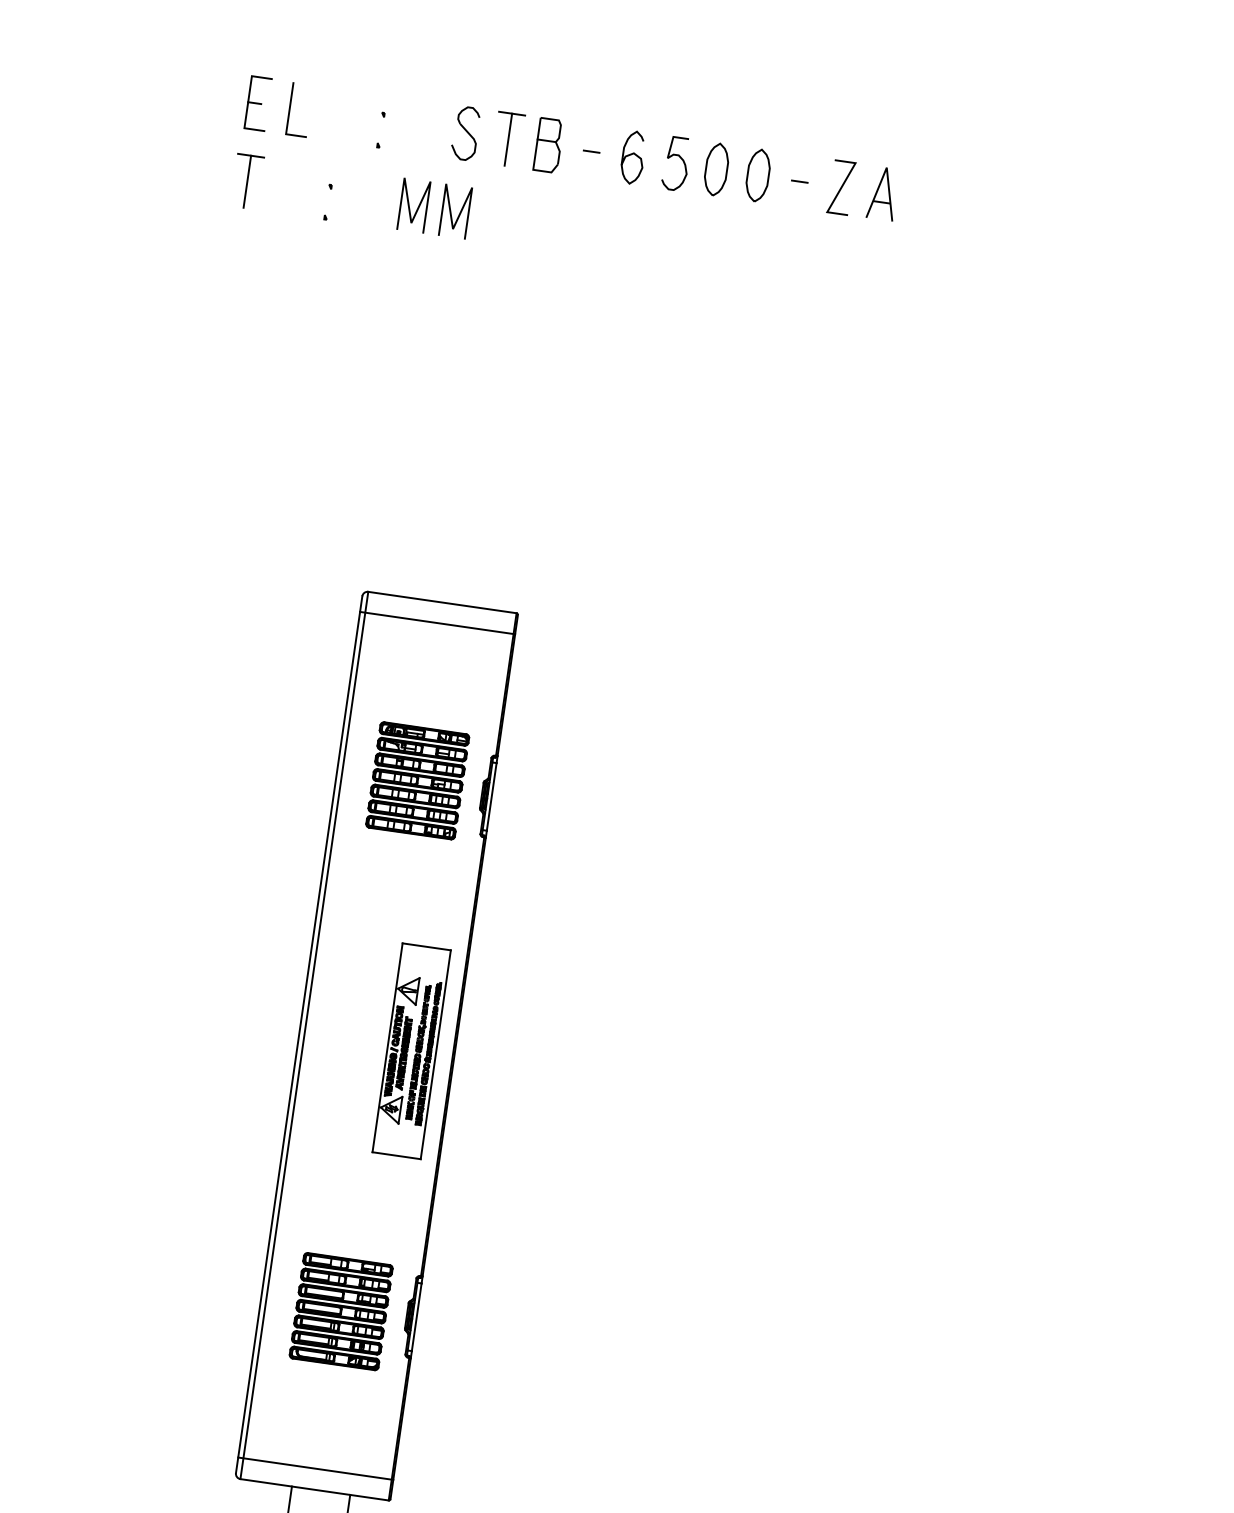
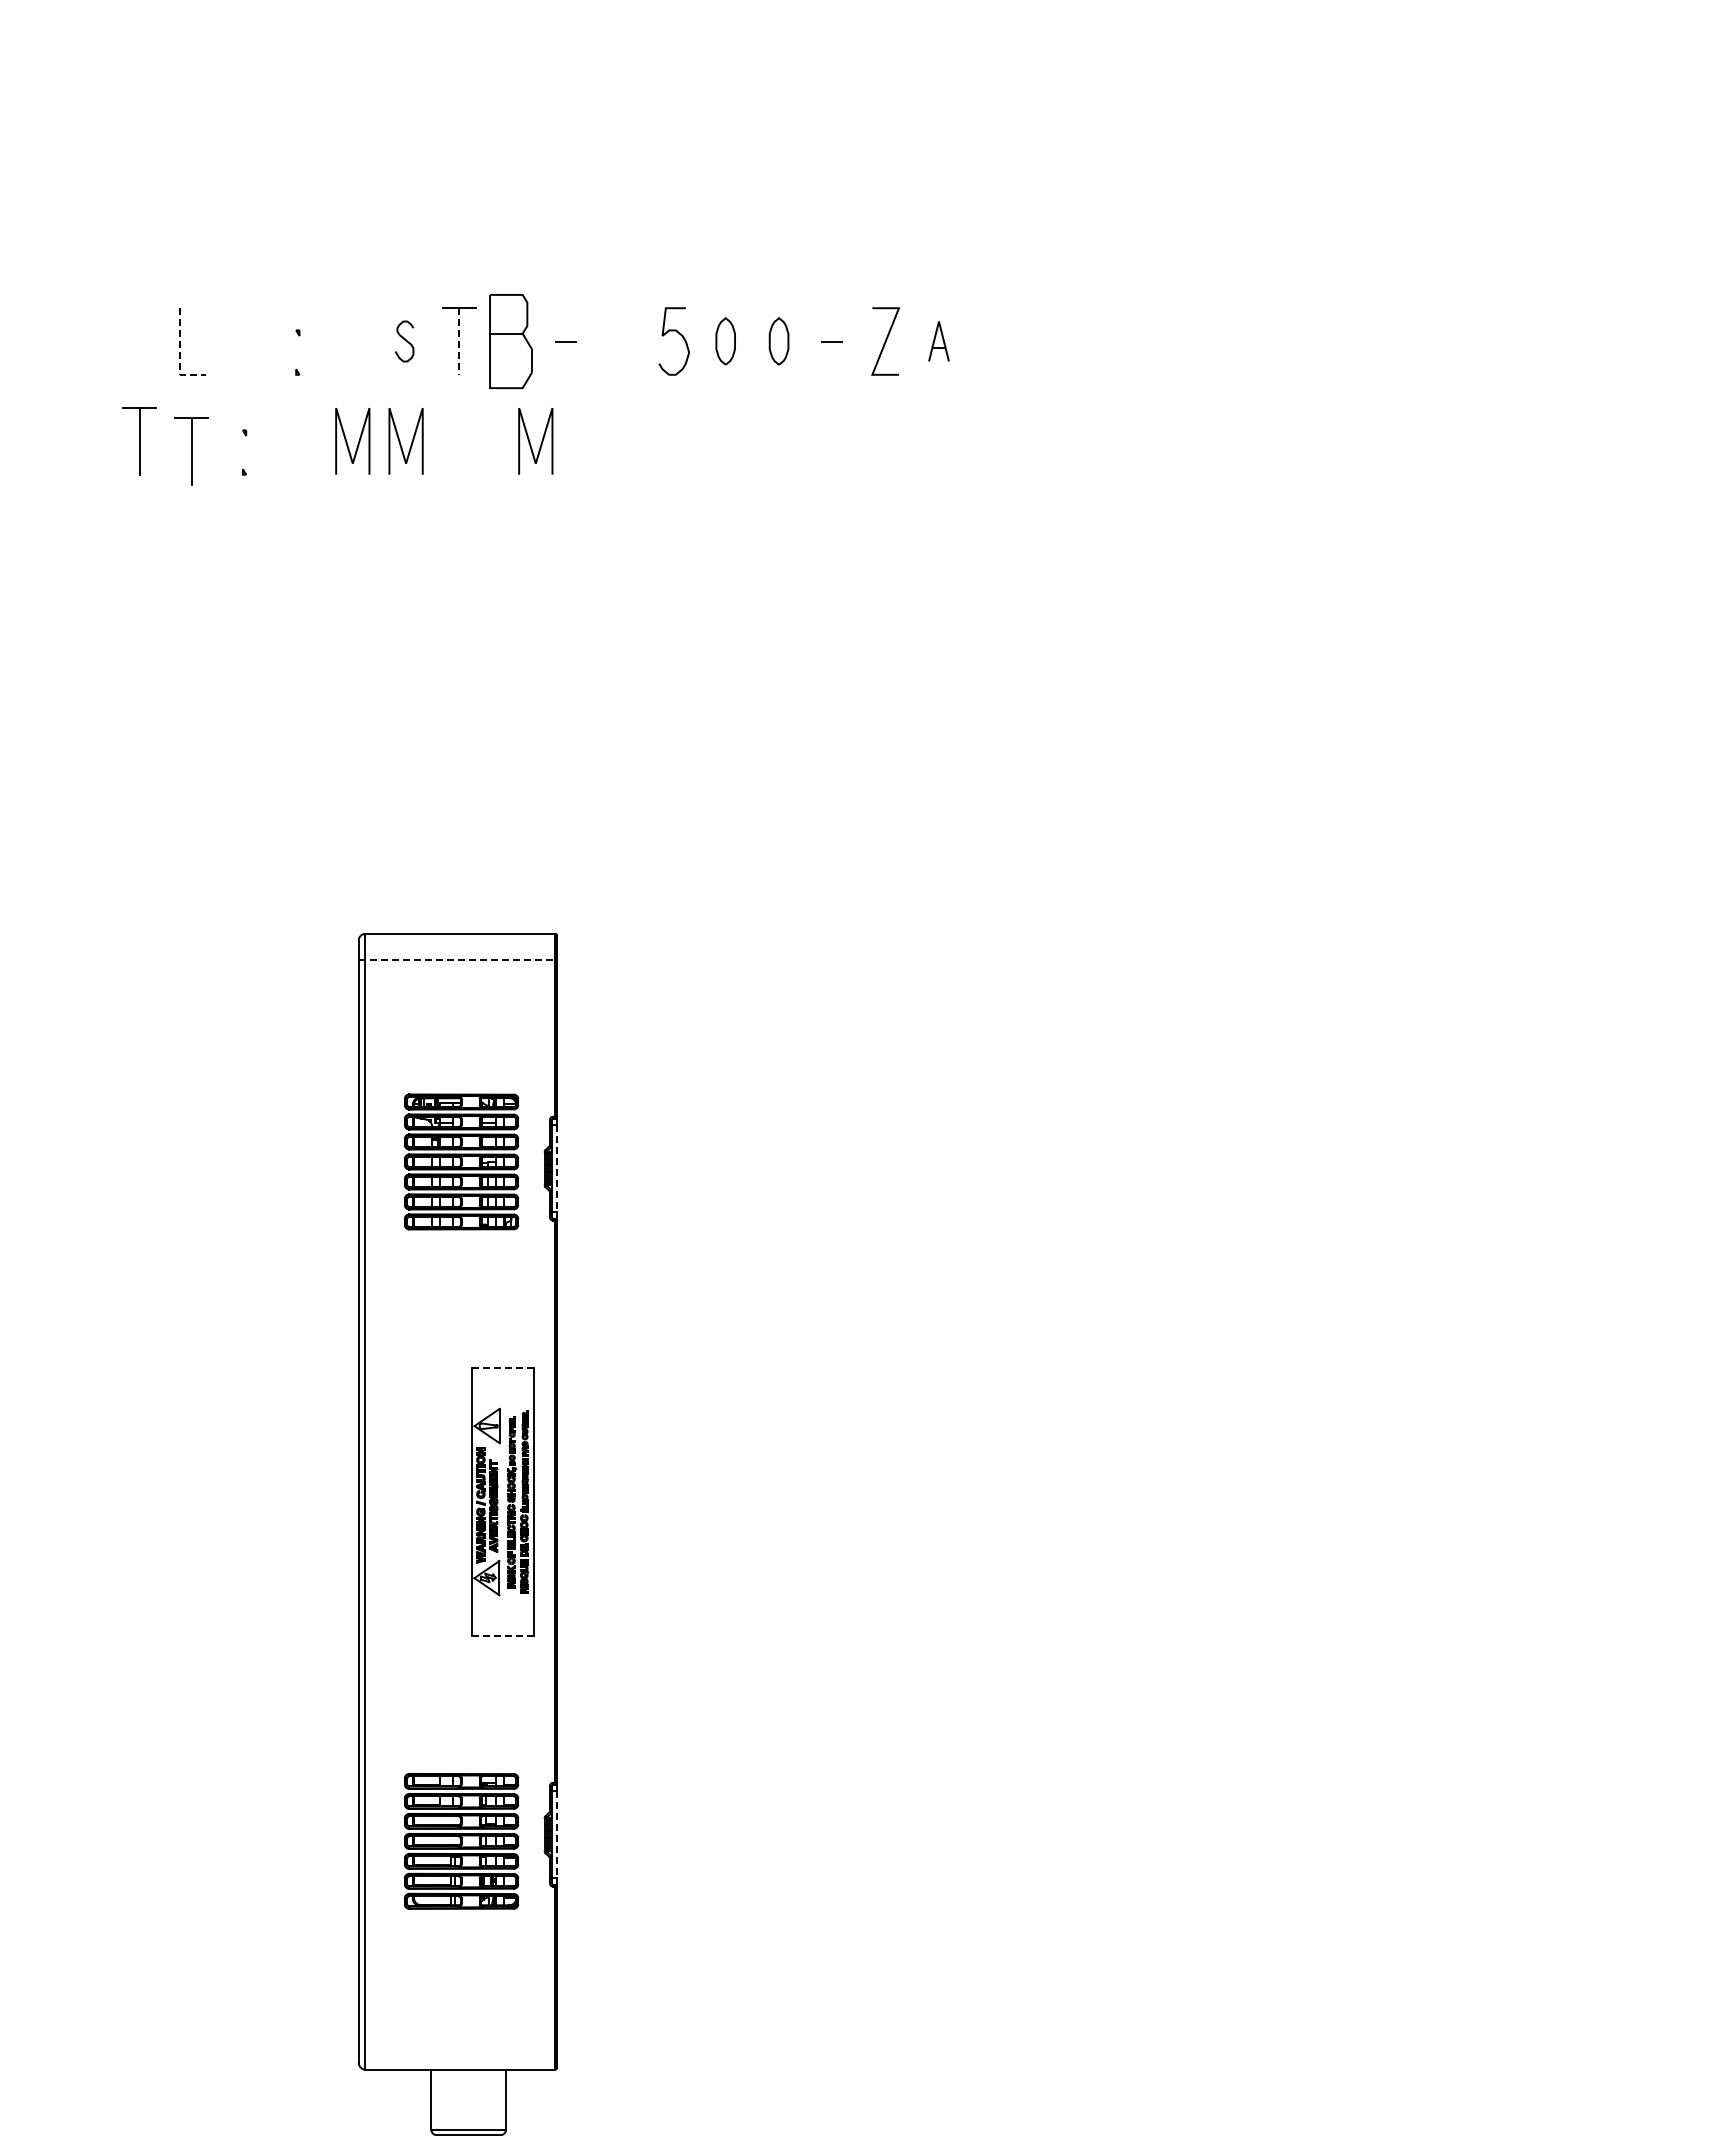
part: (257, 103) -> (138, 341), removed
line: (288, 119) -> (179, 355), solid -> dashed
part: (465, 133) -> (404, 341), size x0.6
line: (508, 140) -> (459, 342), solid -> dashed
part: (548, 145) -> (510, 341), size x1.4
curve: (635, 155) -> (621, 338), removed
part: (716, 169) -> (725, 341), size x0.7
part: (757, 175) -> (778, 341), size x0.7
part: (882, 193) -> (938, 341), size x0.6
part: (286, 195) -> (191, 451), added
line: (552, 225) -> (530, 441), added
line: (438, 623) -> (458, 960), solid -> dashed
line: (491, 797) -> (557, 1169), solid -> dashed
line: (426, 946) -> (502, 1368), solid -> dashed
line: (396, 1155) -> (502, 1635), solid -> dashed
line: (416, 1317) -> (557, 1835), solid -> dashed
line: (315, 1468) -> (457, 2042), removed

